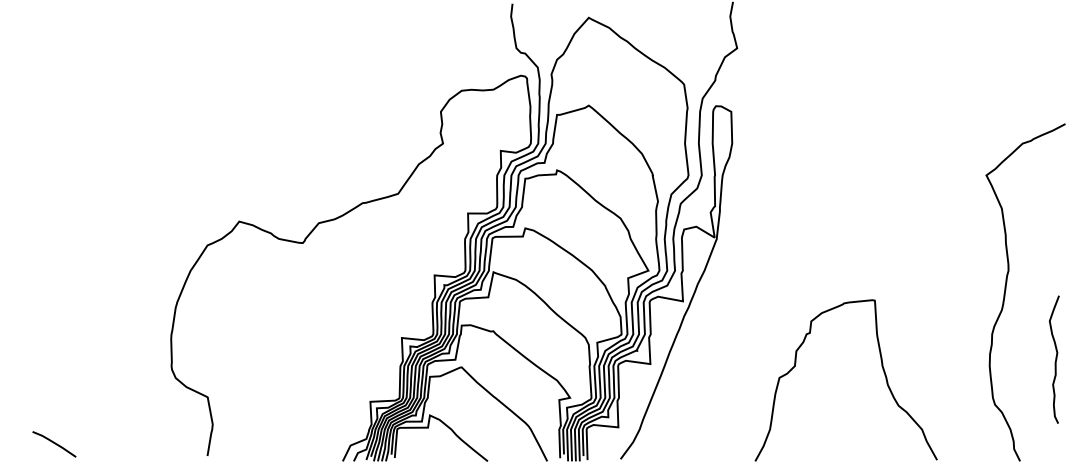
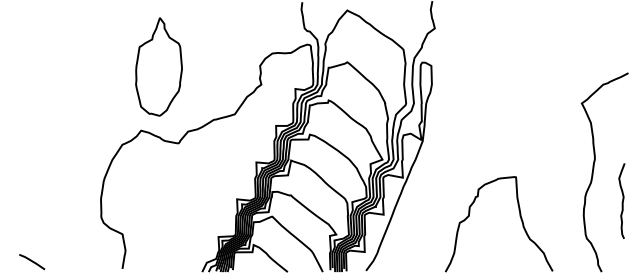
part: (268, 112) -> (158, 66), added
curve: (1055, 358) -> (622, 200), moved

